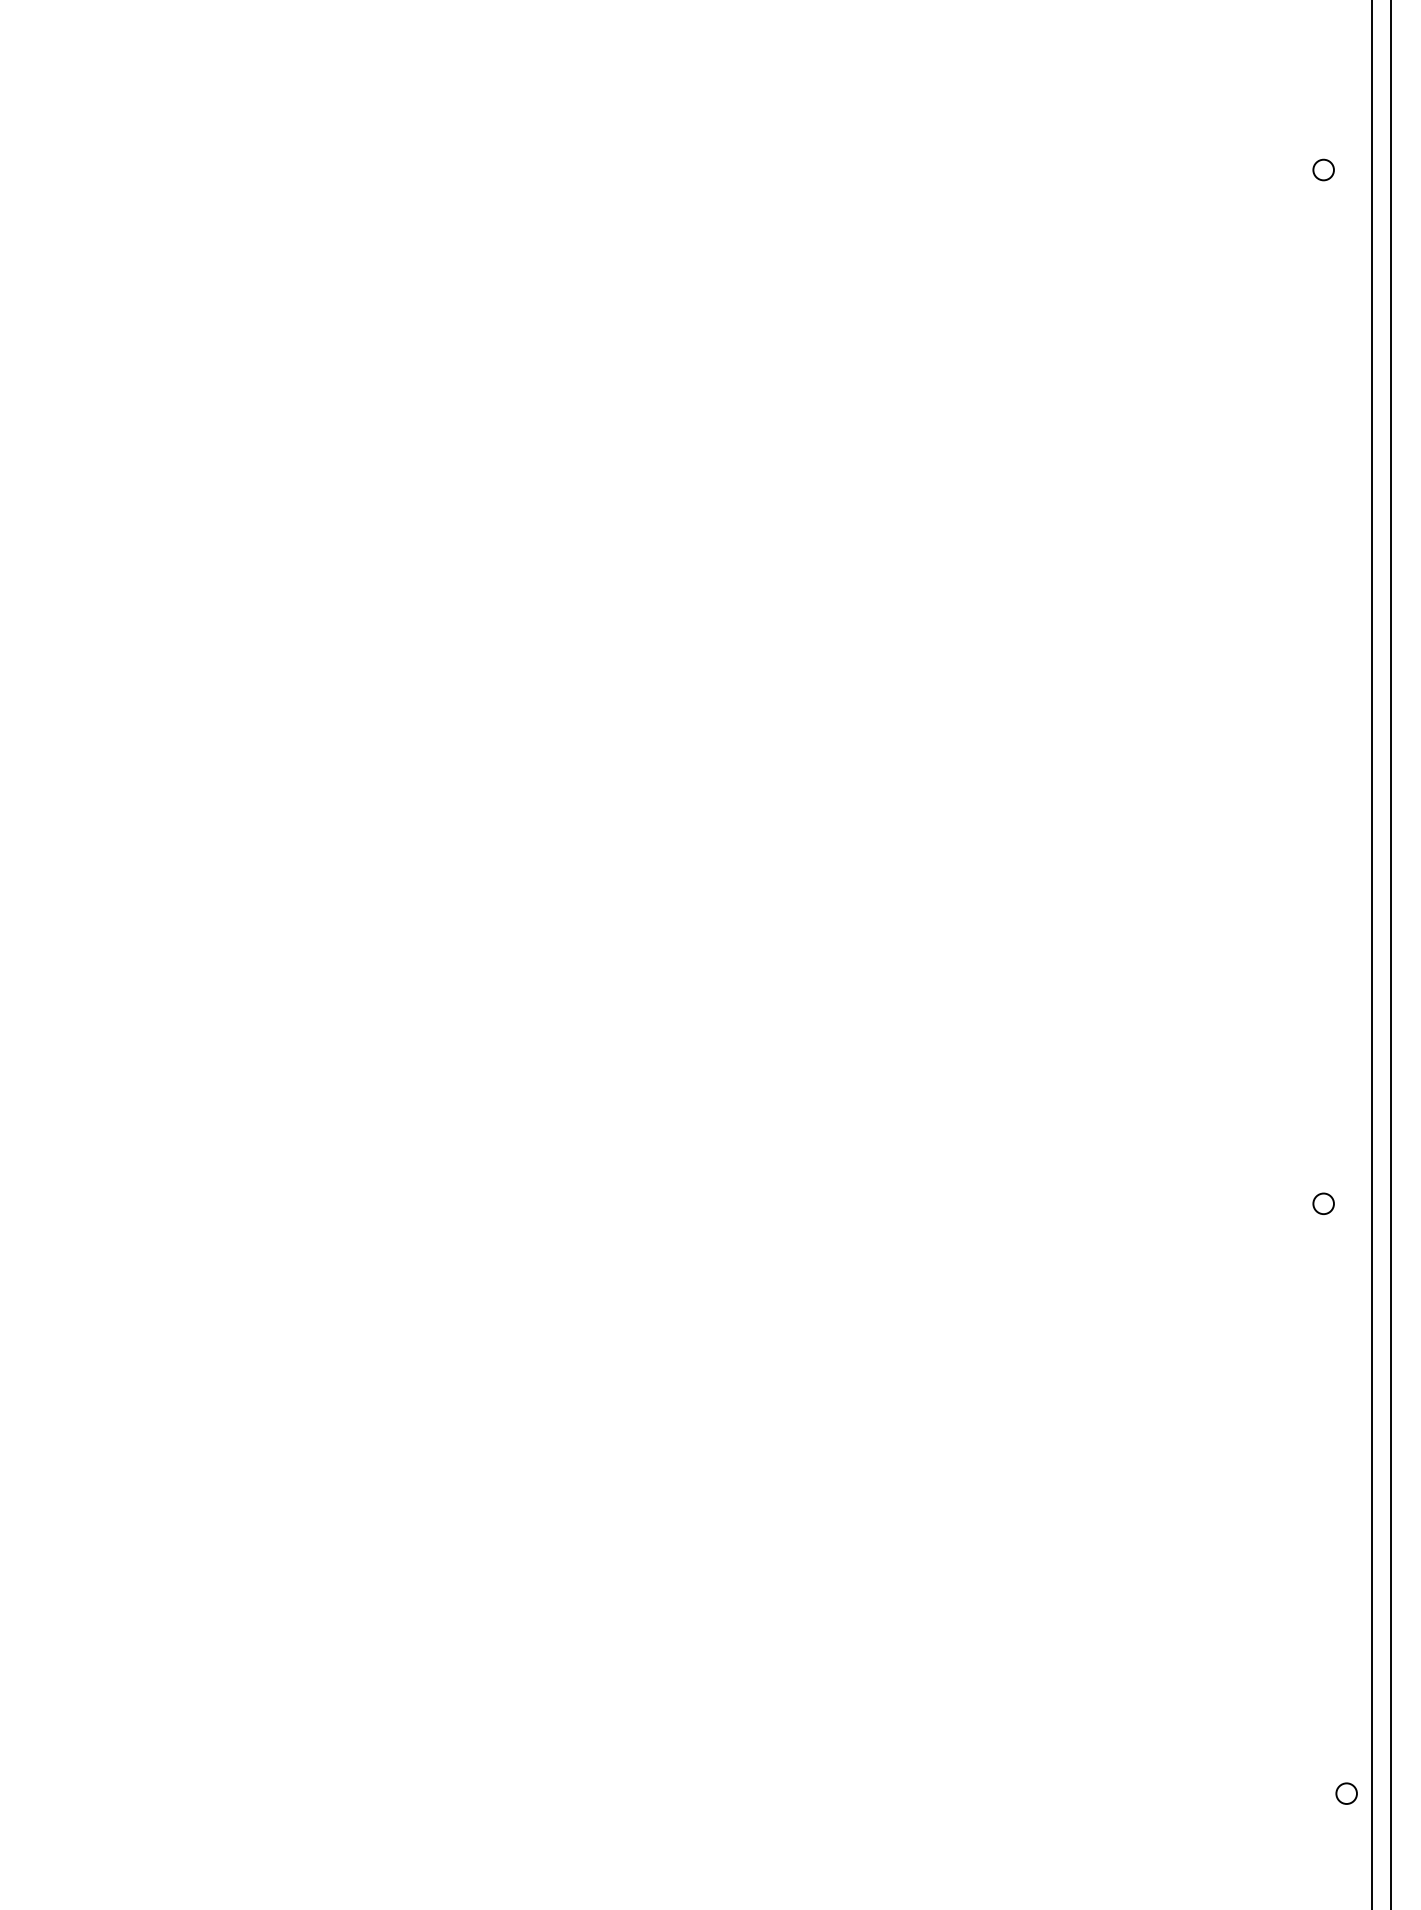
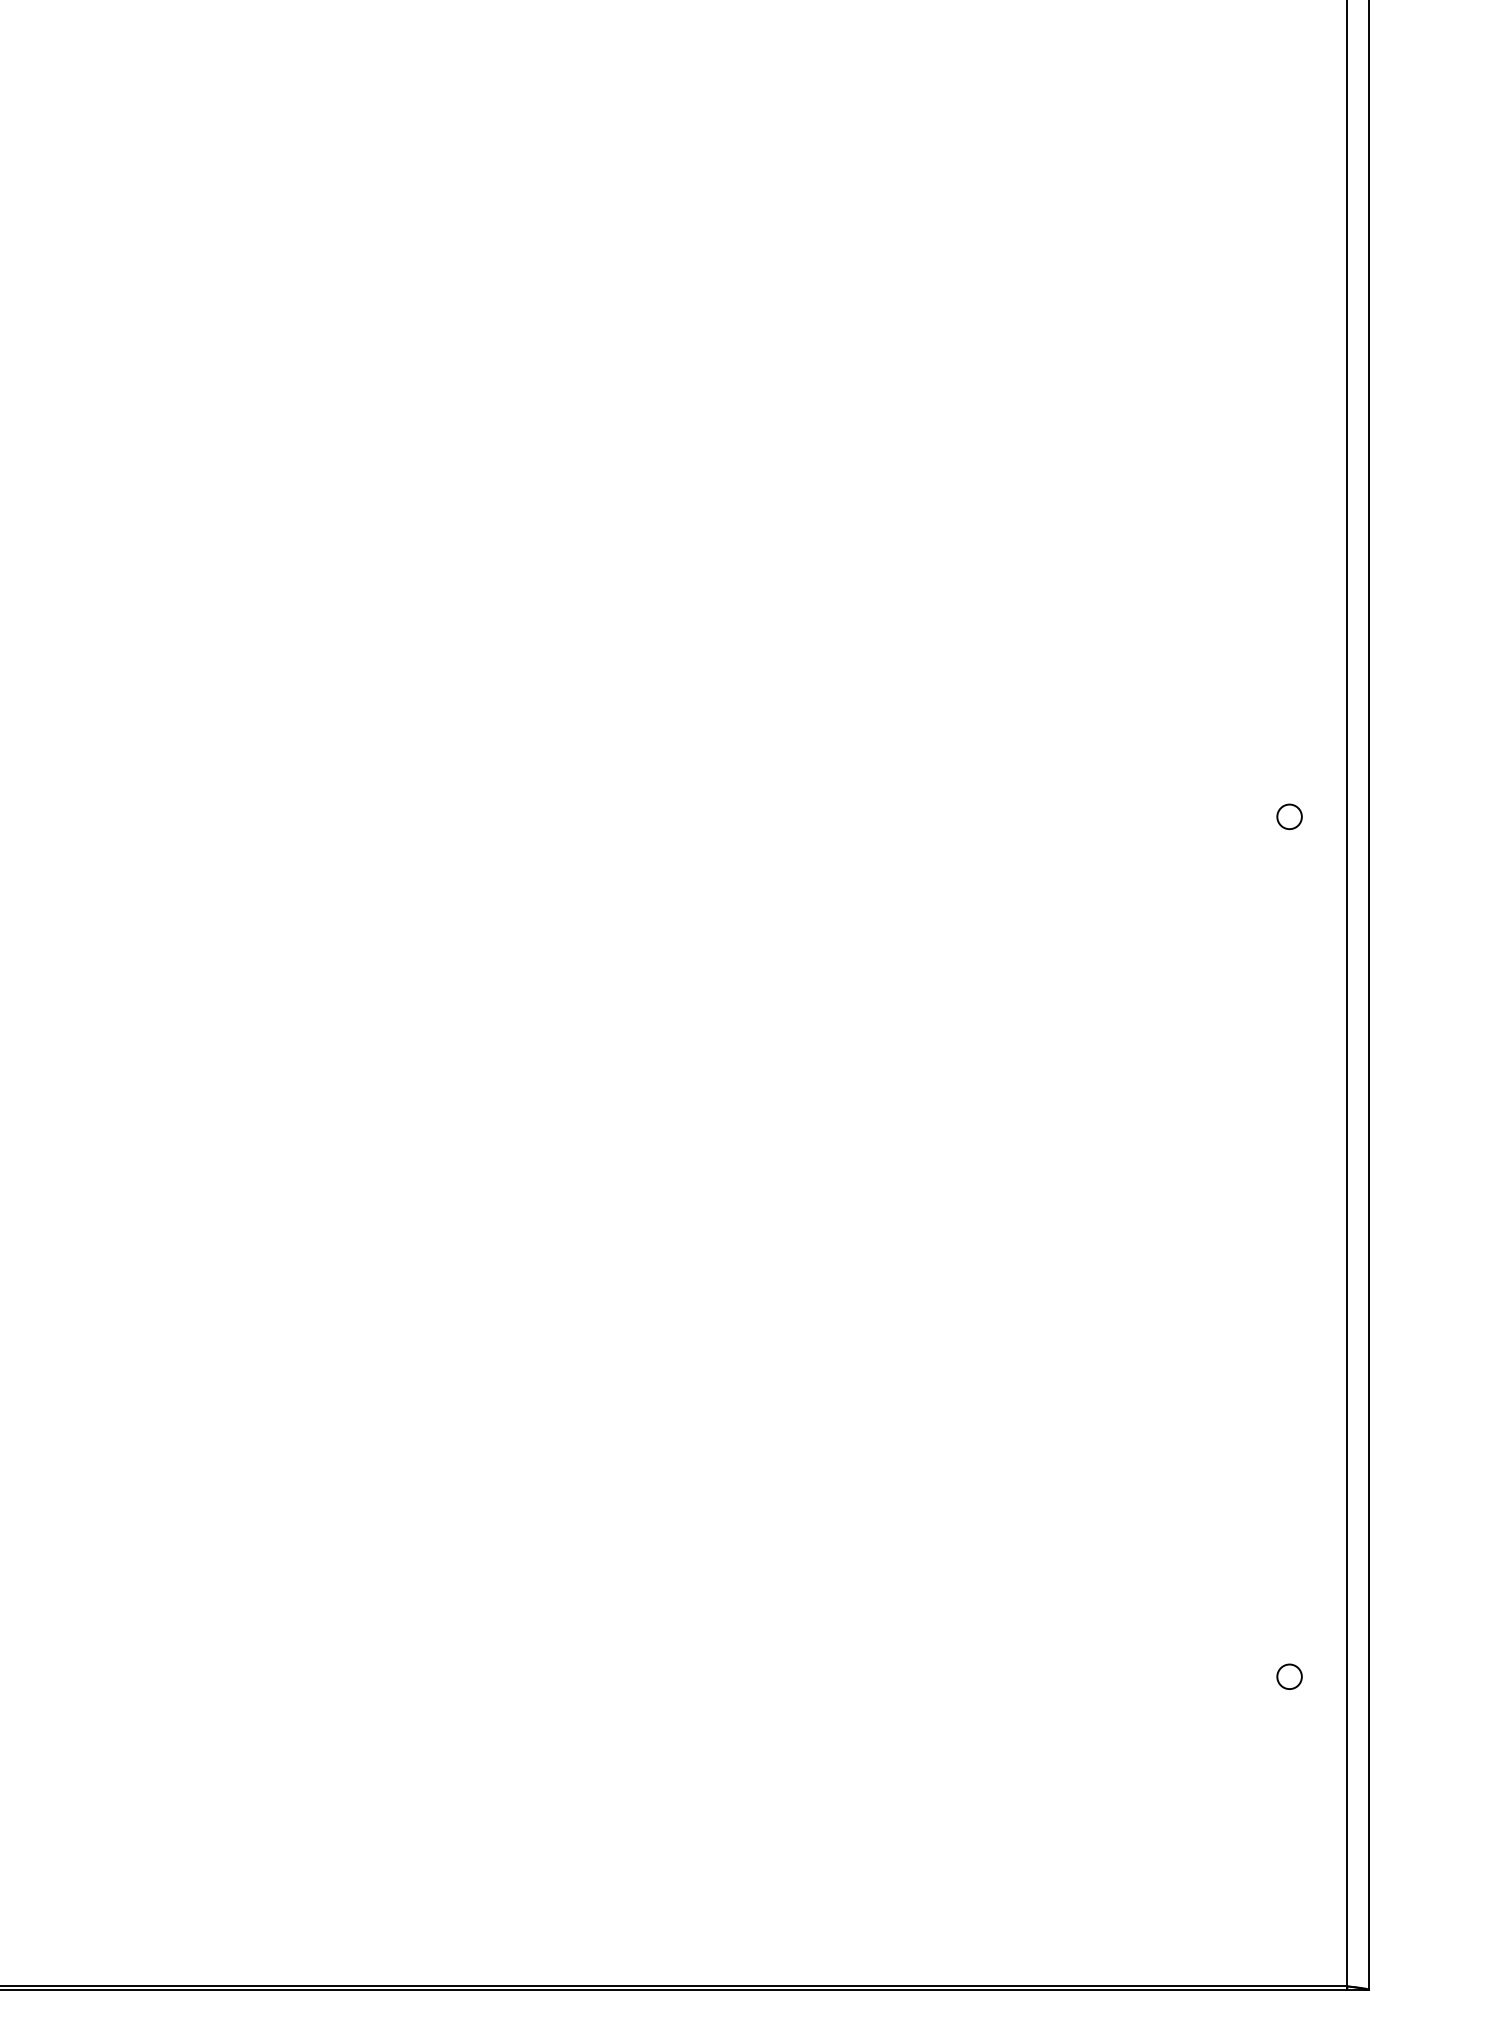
circle: (1323, 1203) -> (1289, 816), moved
circle: (1346, 1793) -> (1289, 1676), moved

